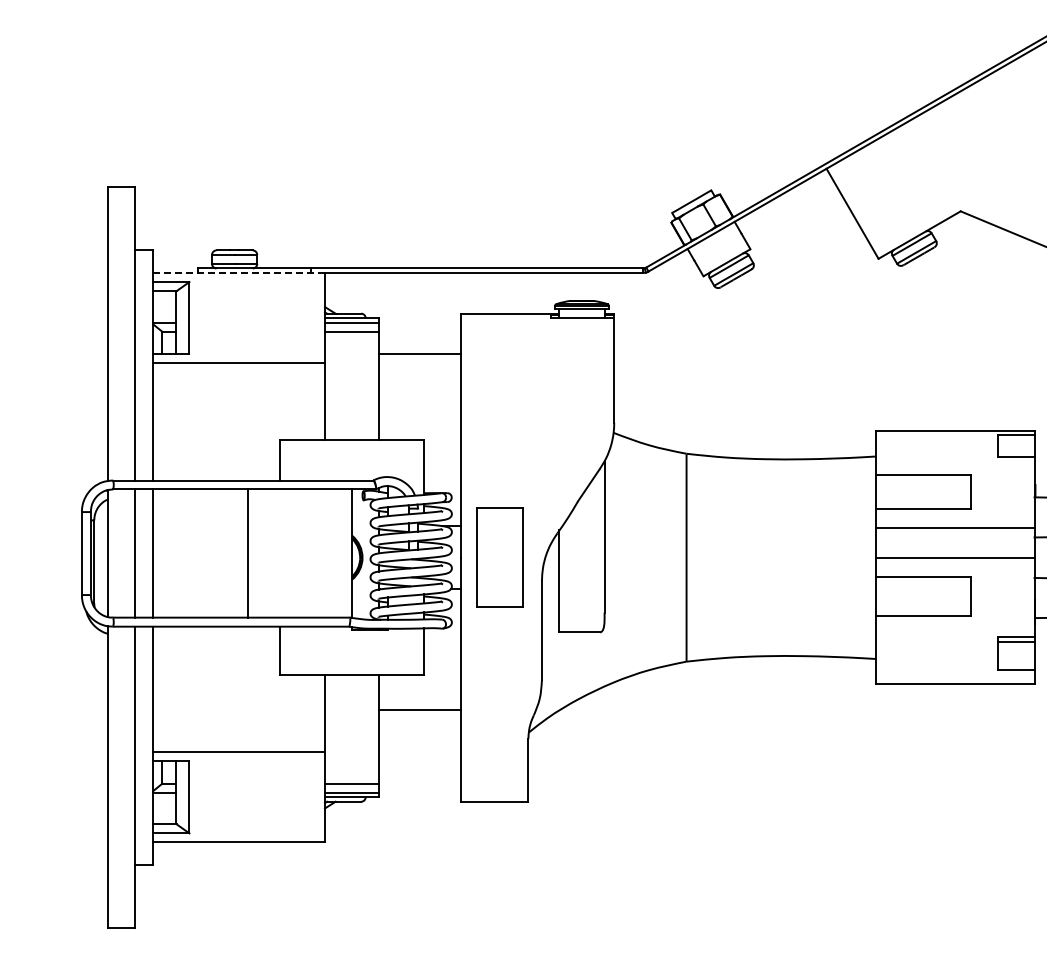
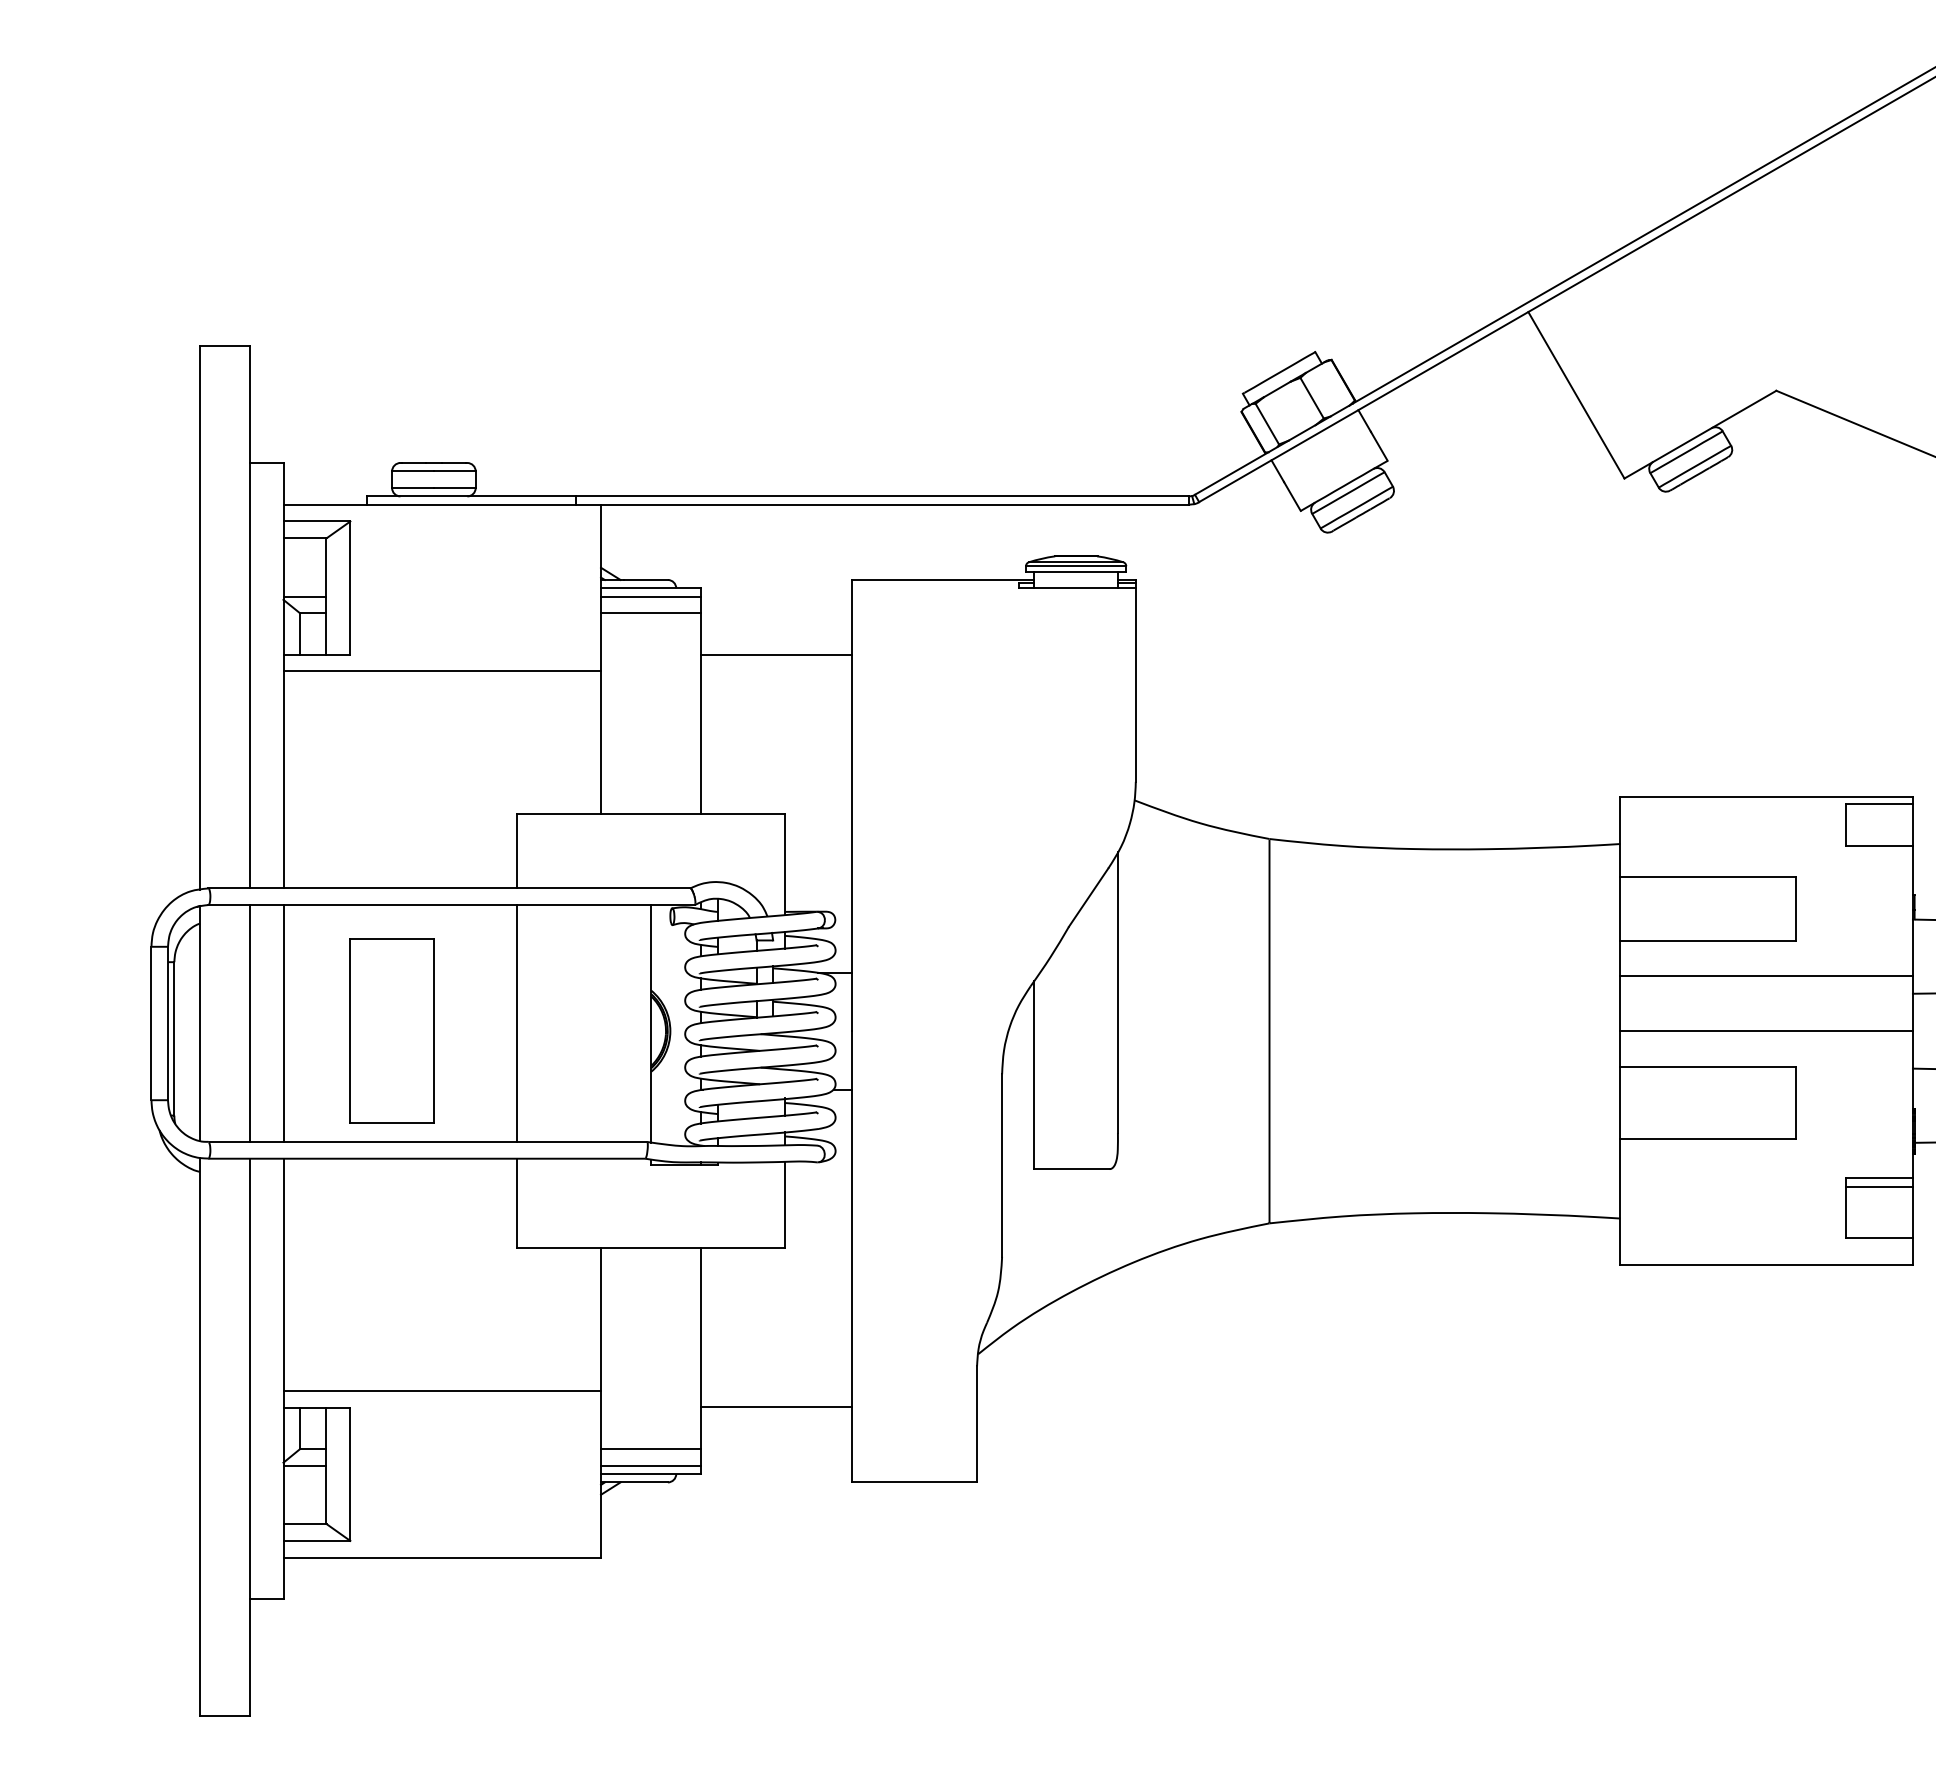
line: (239, 273) -> (442, 505), dashed -> solid
line: (247, 553) -> (516, 1023), moved
part: (499, 557) -> (391, 1030), moved
line: (419, 710) -> (775, 1407), moved

